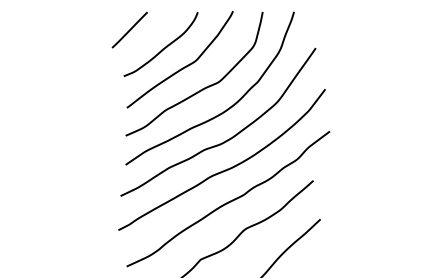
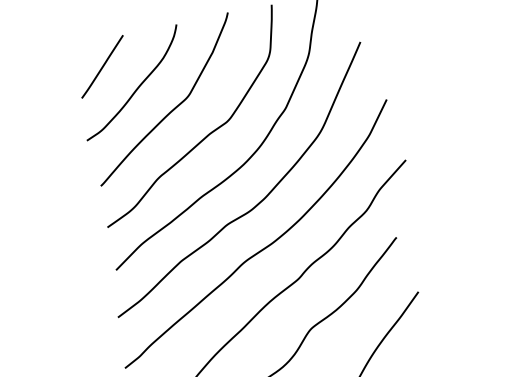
line: (129, 29) -> (101, 66), moved

